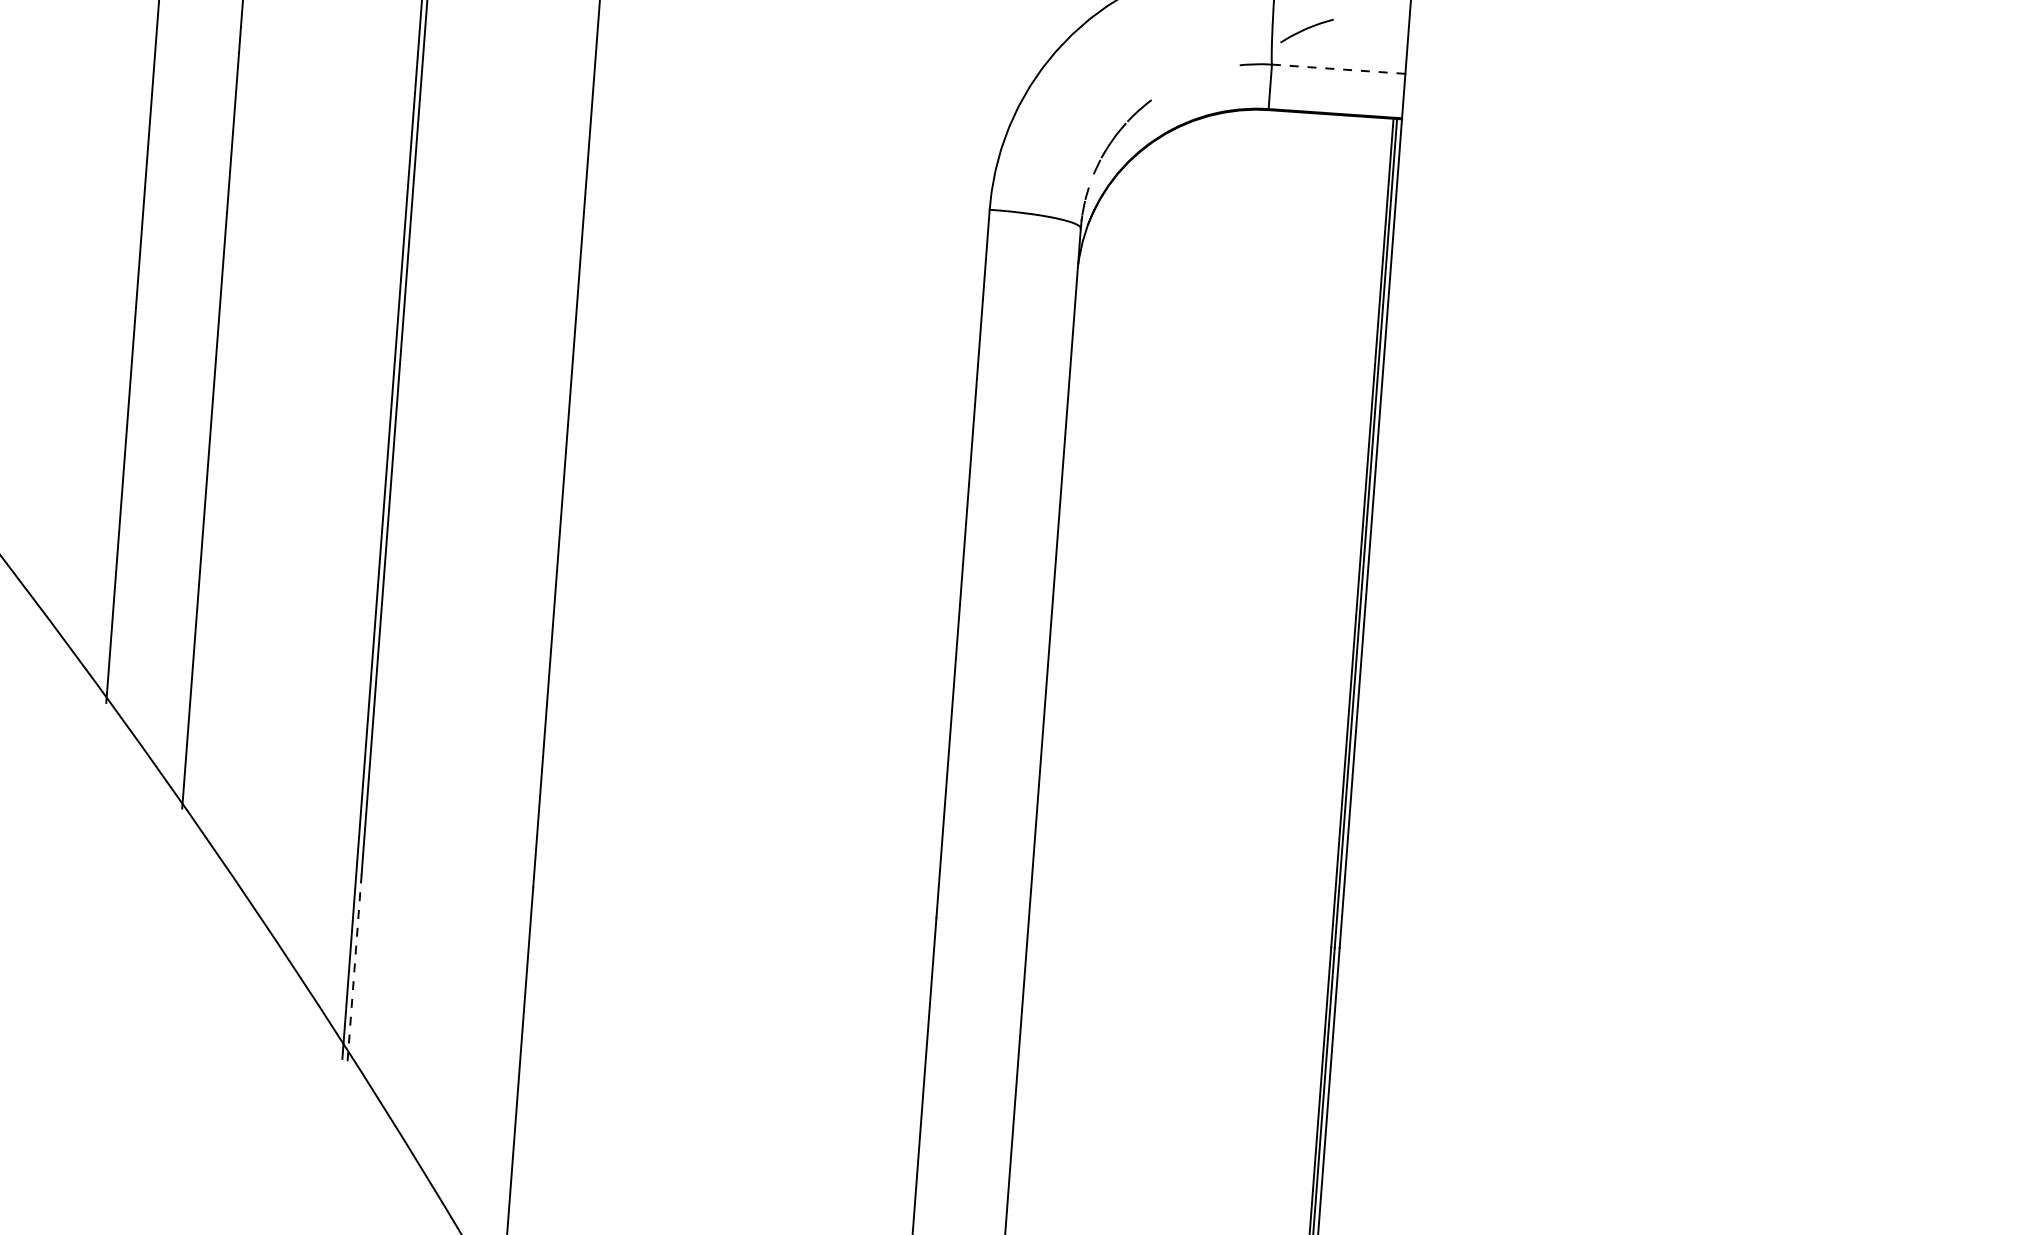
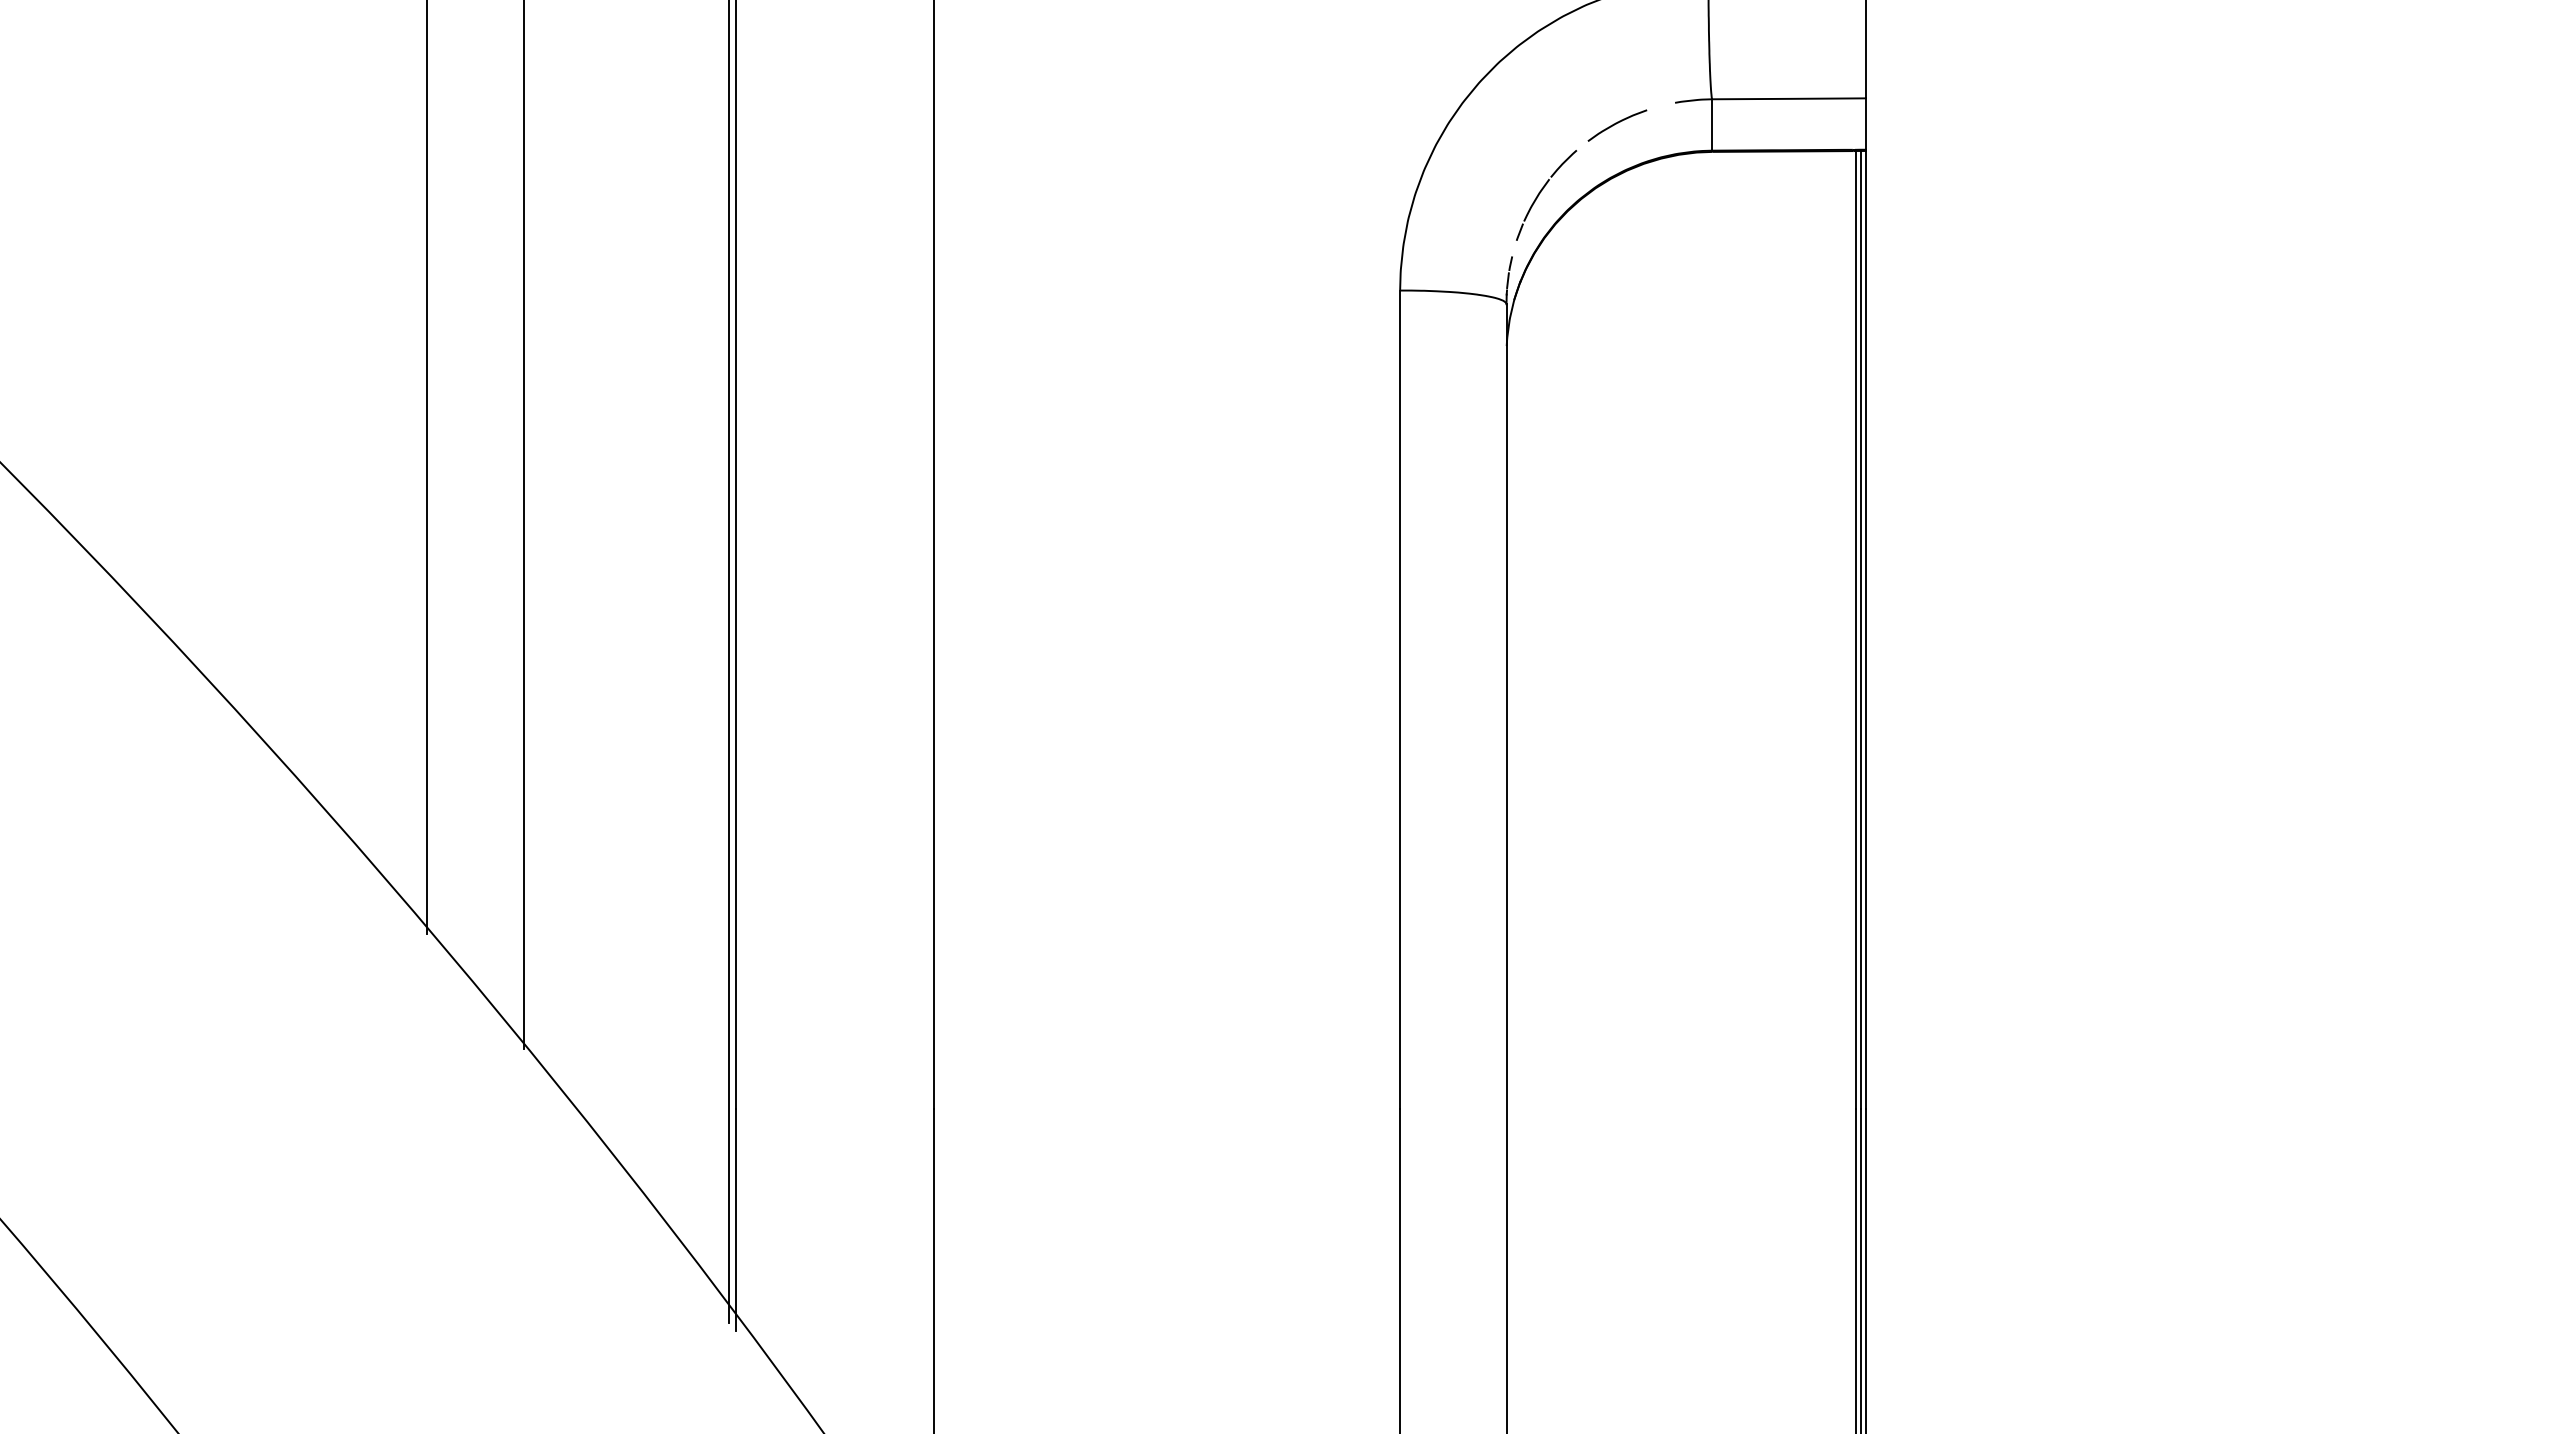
curve: (1306, 29) -> (1616, 124), moved
line: (1339, 68) -> (1789, 98), dashed -> solid
line: (354, 970) -> (735, 1219), dashed -> solid

